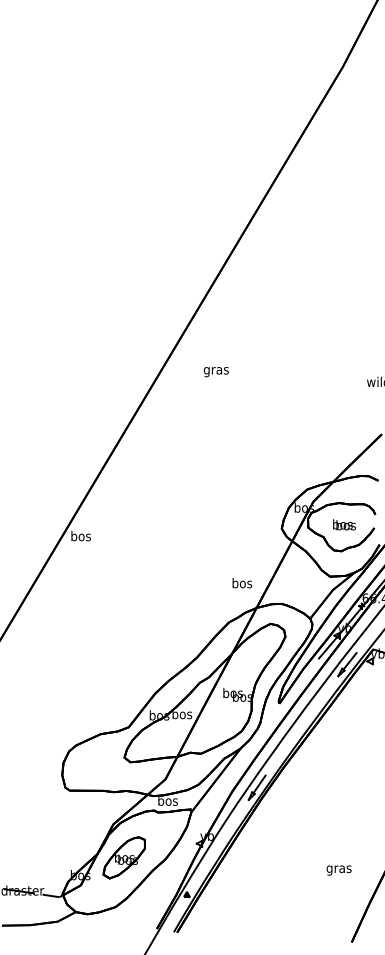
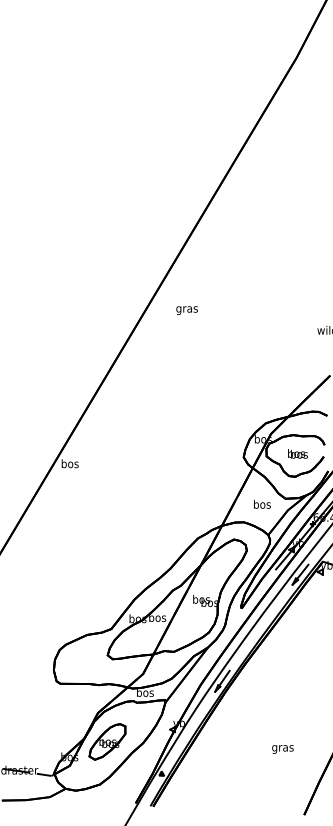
text: (215, 372) -> (186, 310), moved
text: (242, 583) -> (262, 504), moved
text: (338, 870) -> (282, 749), moved

